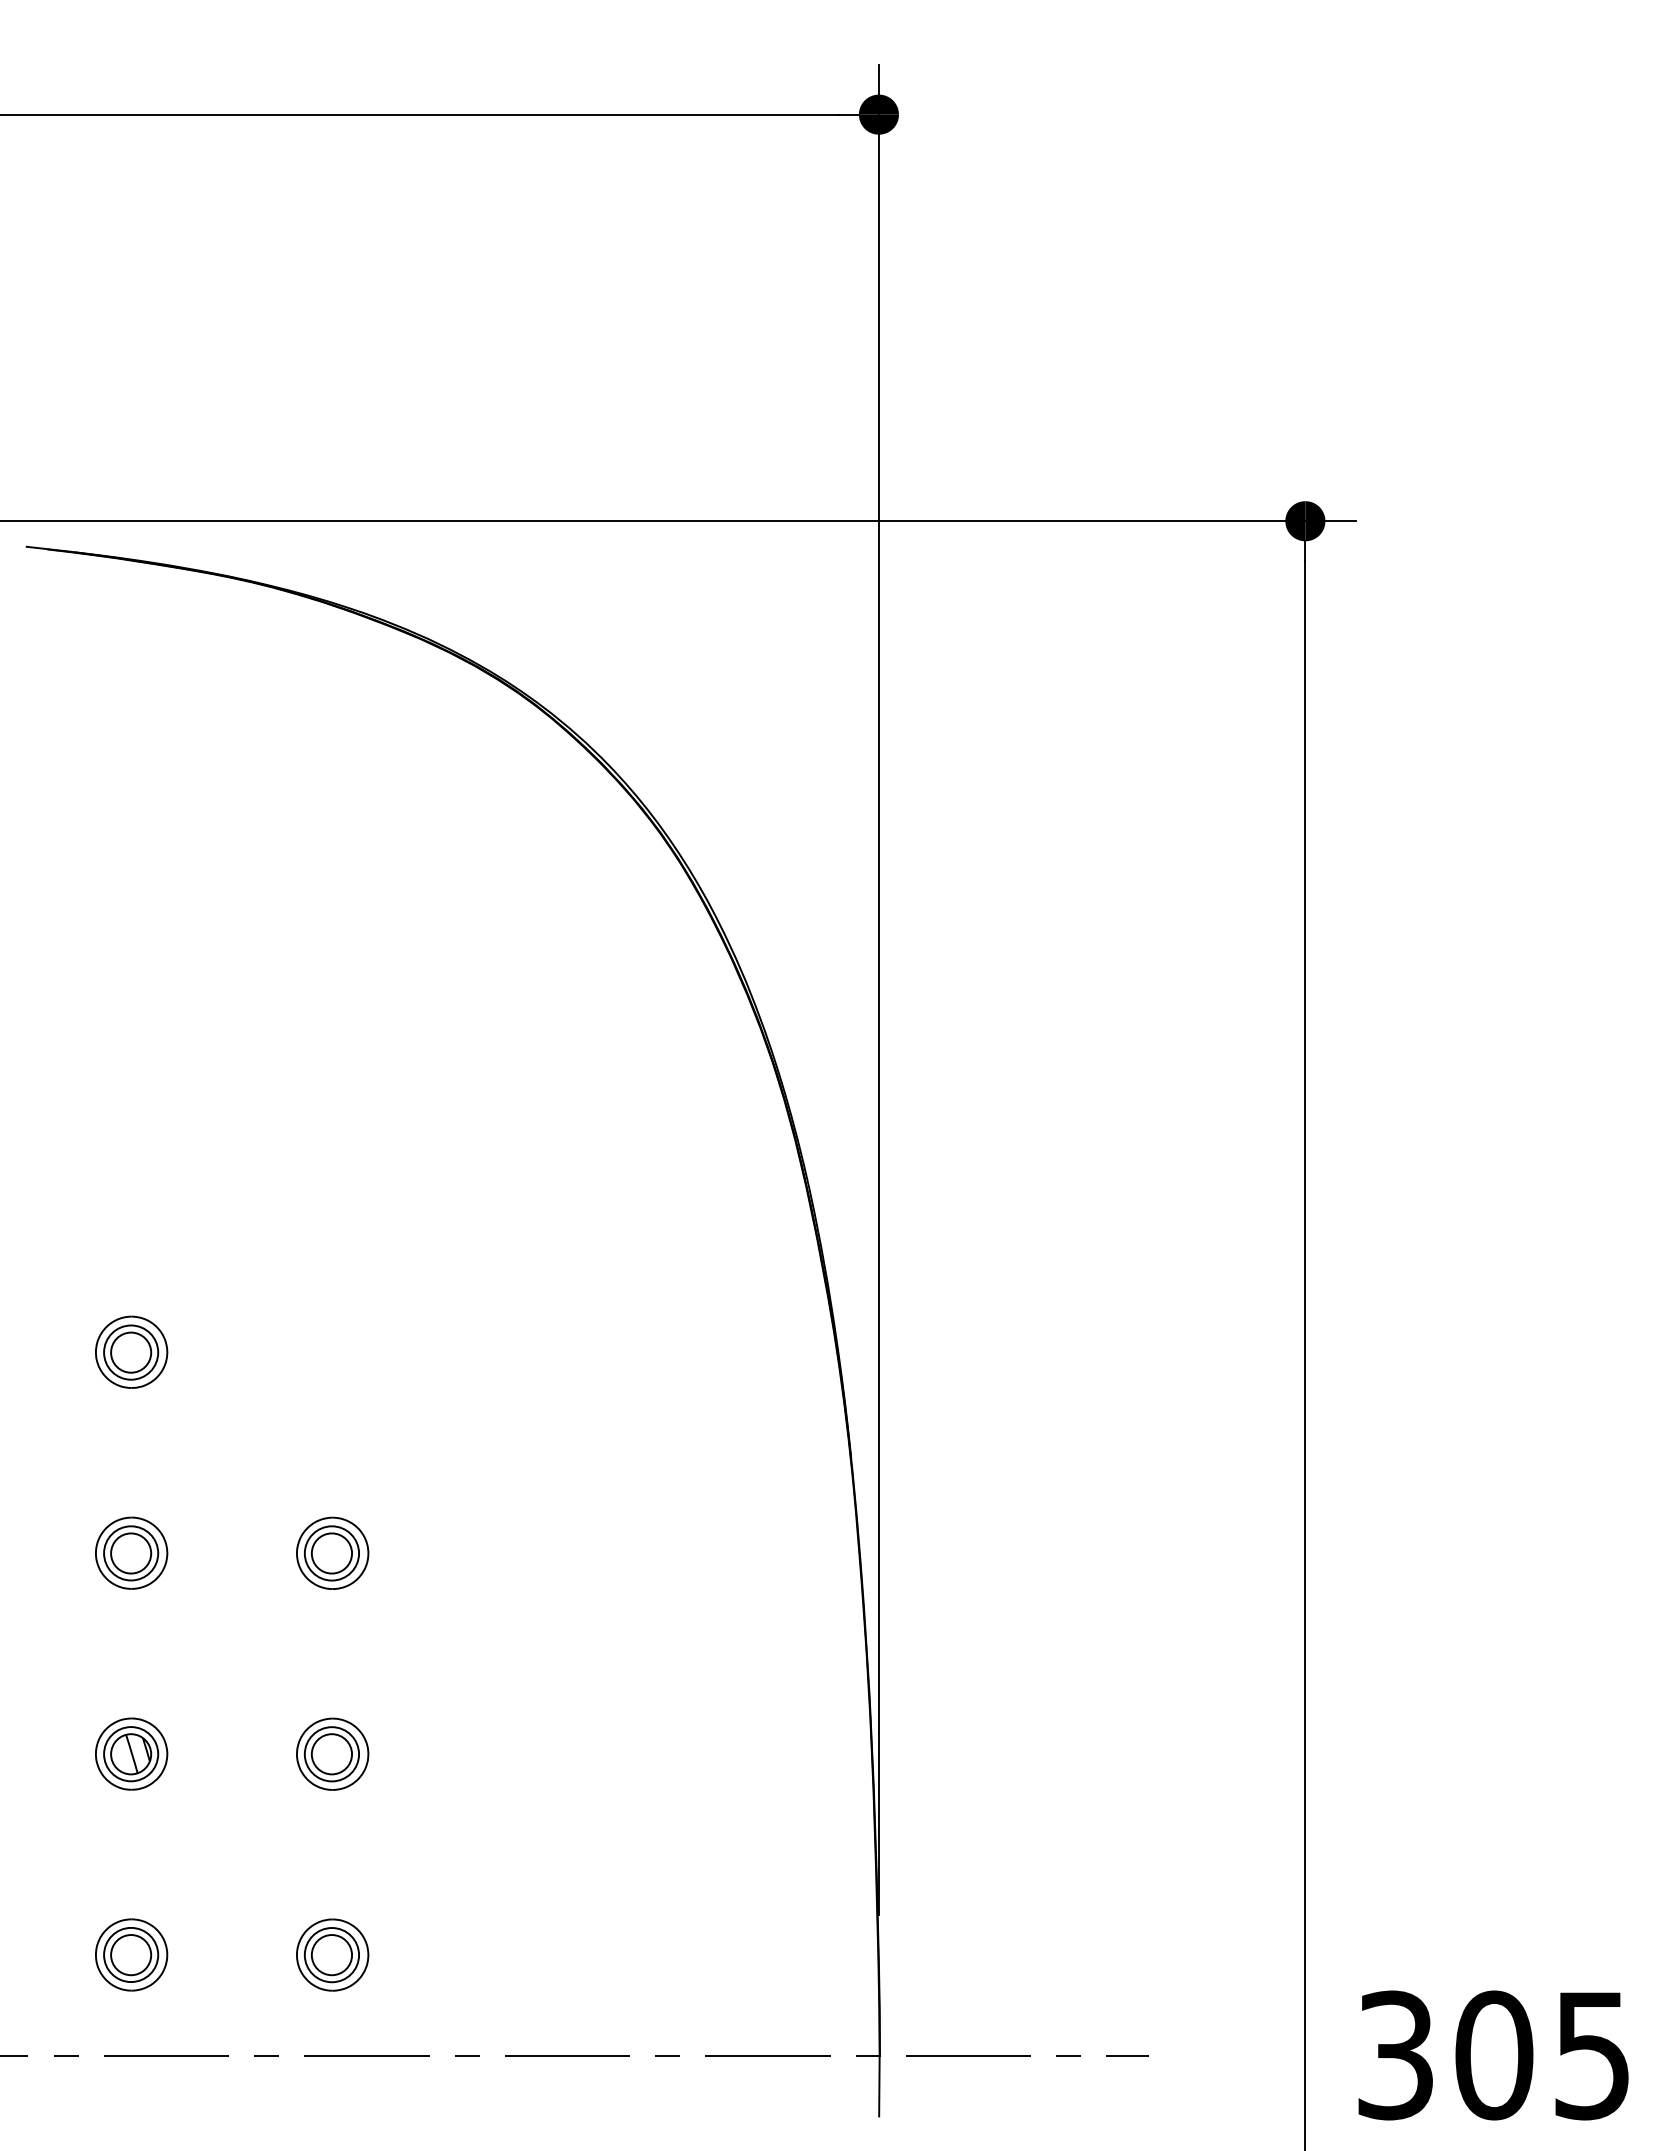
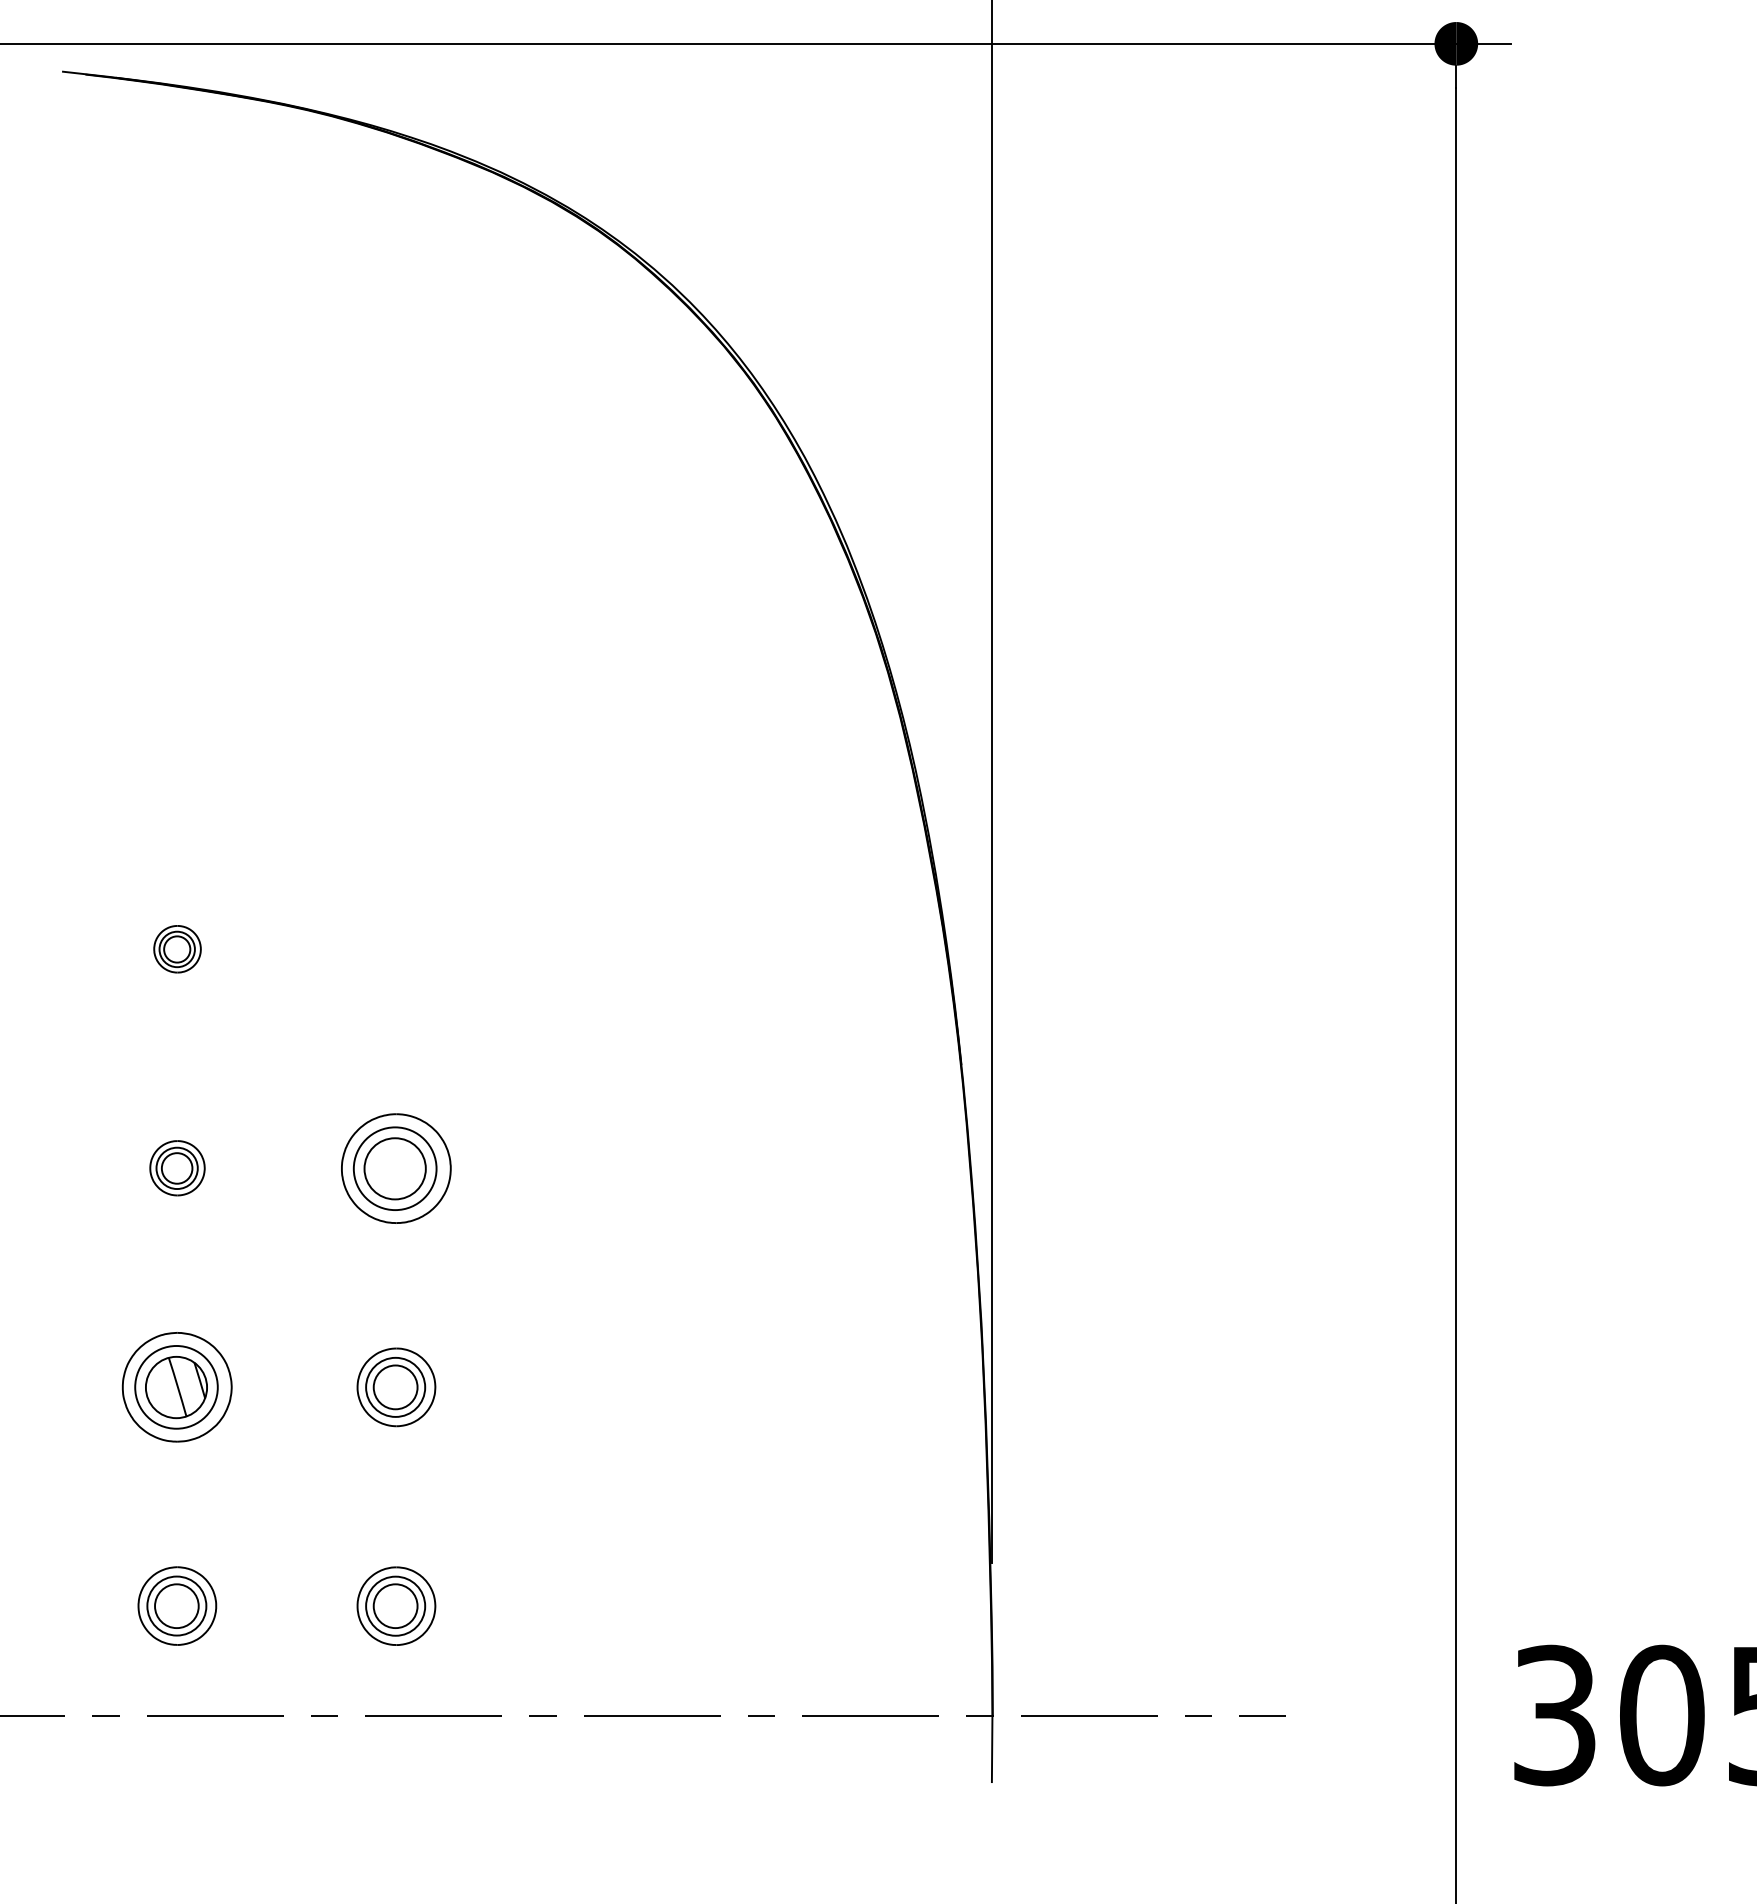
part: (131, 1351) -> (177, 948), size x0.6
part: (131, 1552) -> (177, 1167), size x0.7
part: (332, 1552) -> (396, 1167), size x1.4
part: (131, 1753) -> (177, 1386), size x1.4

